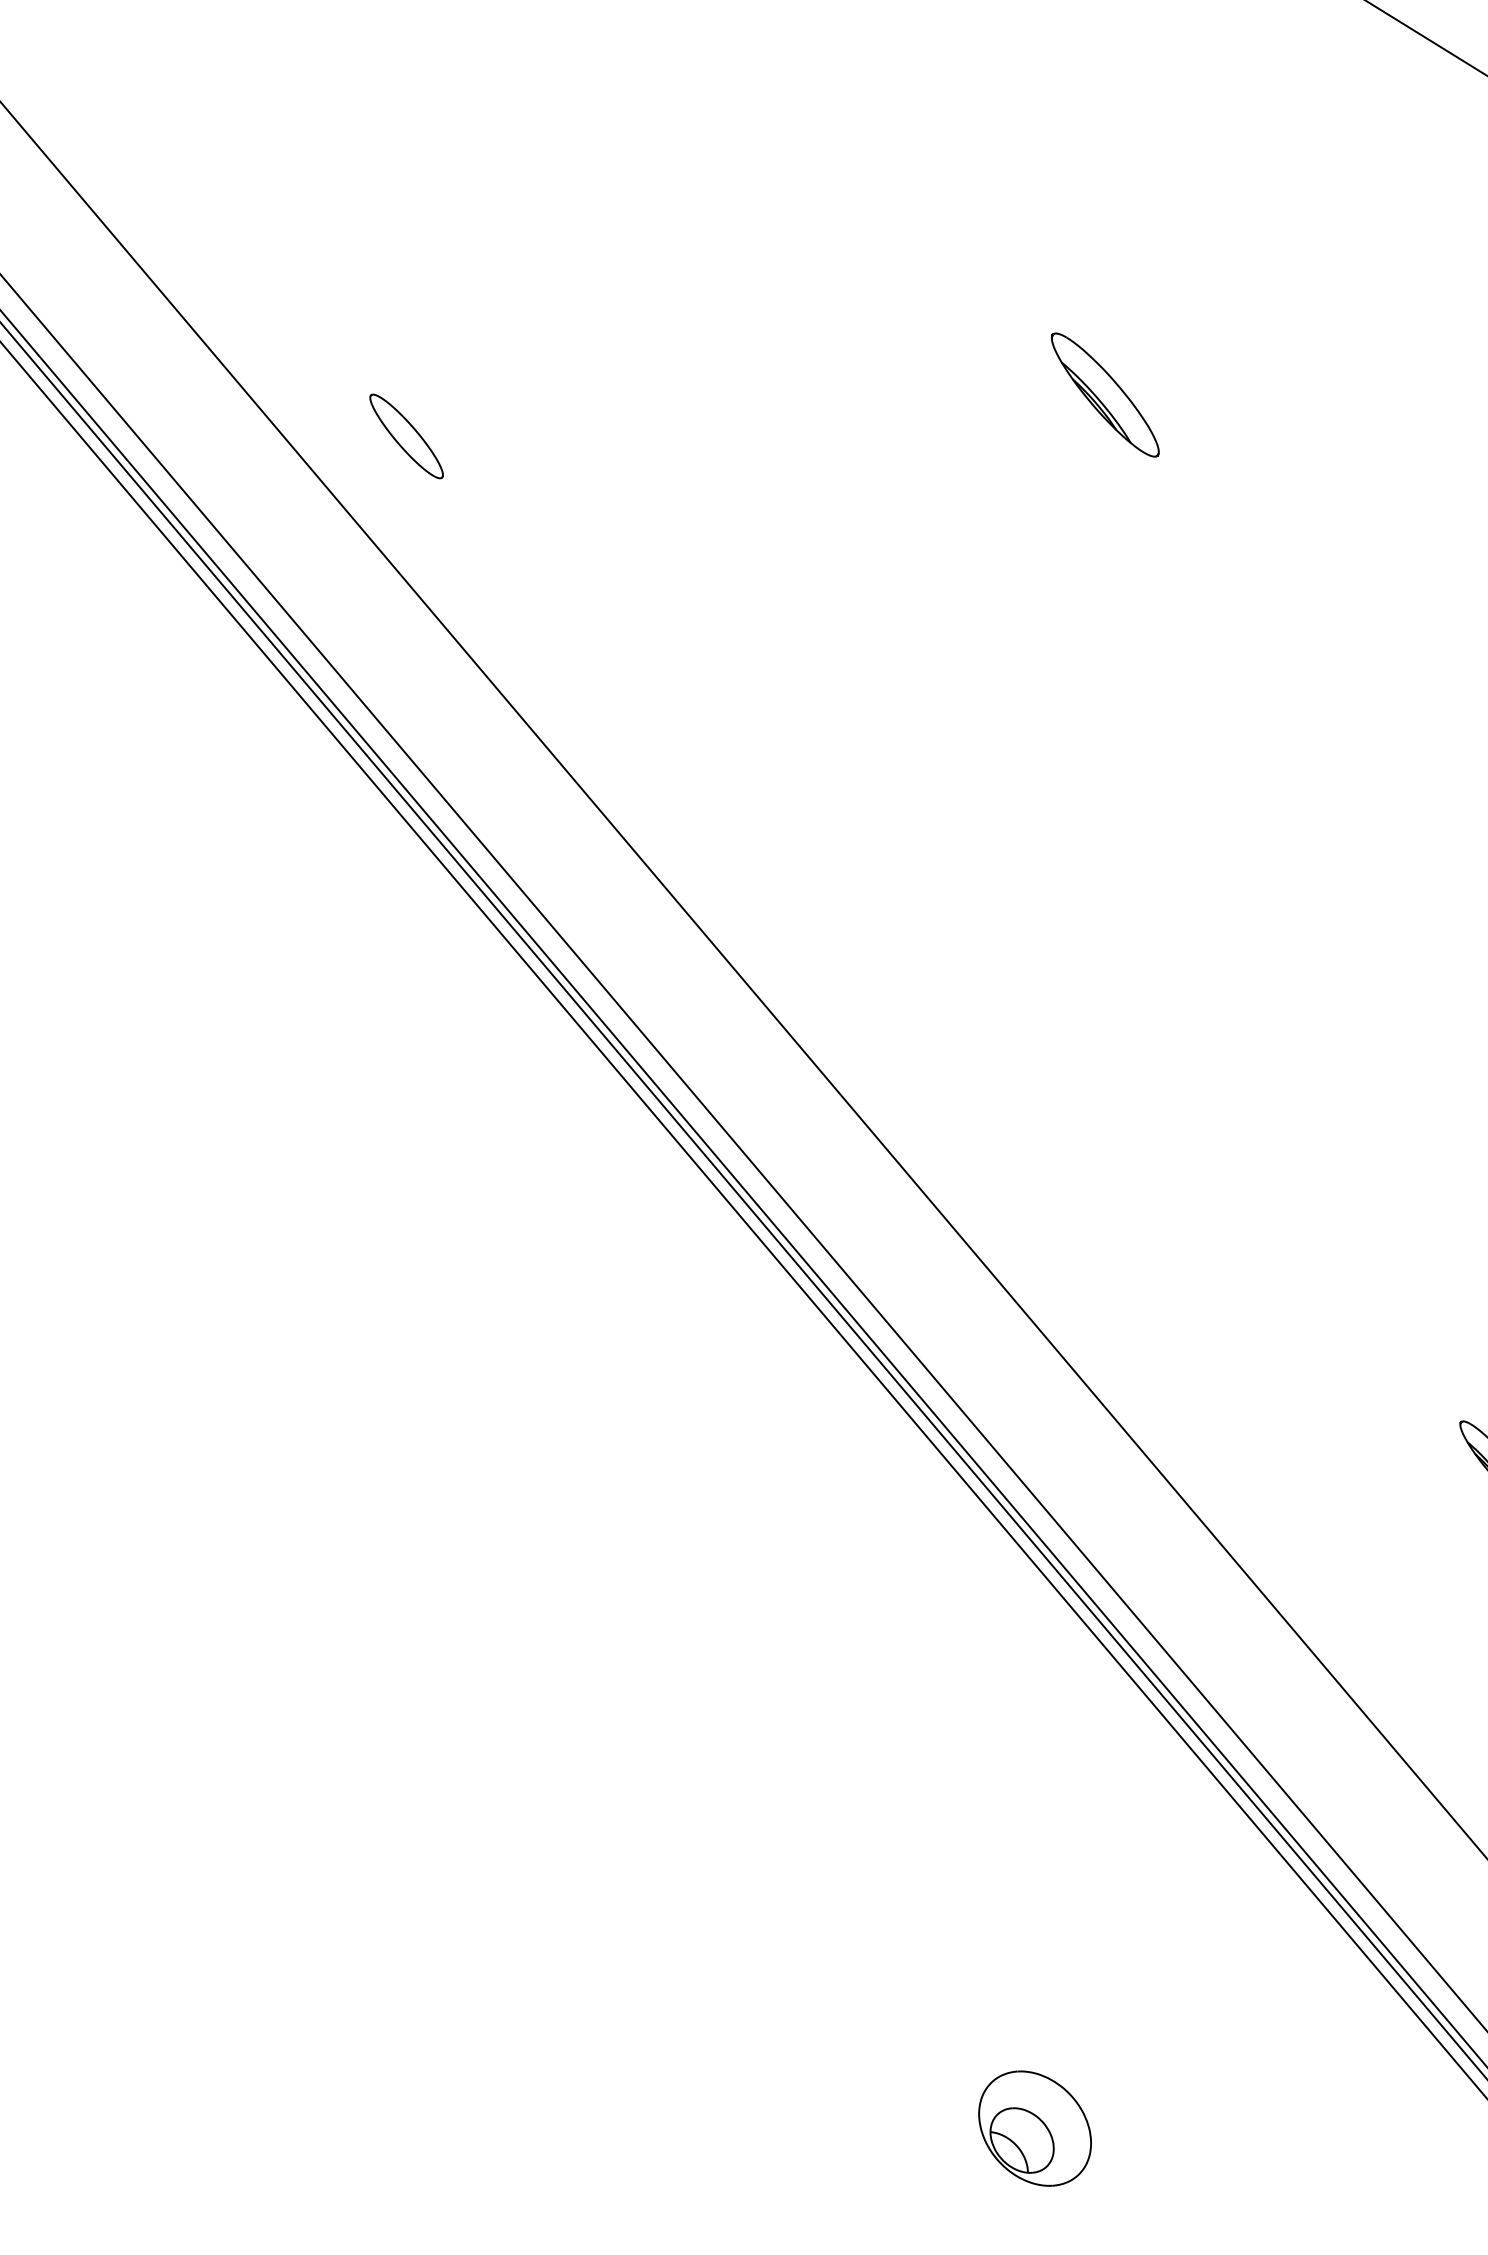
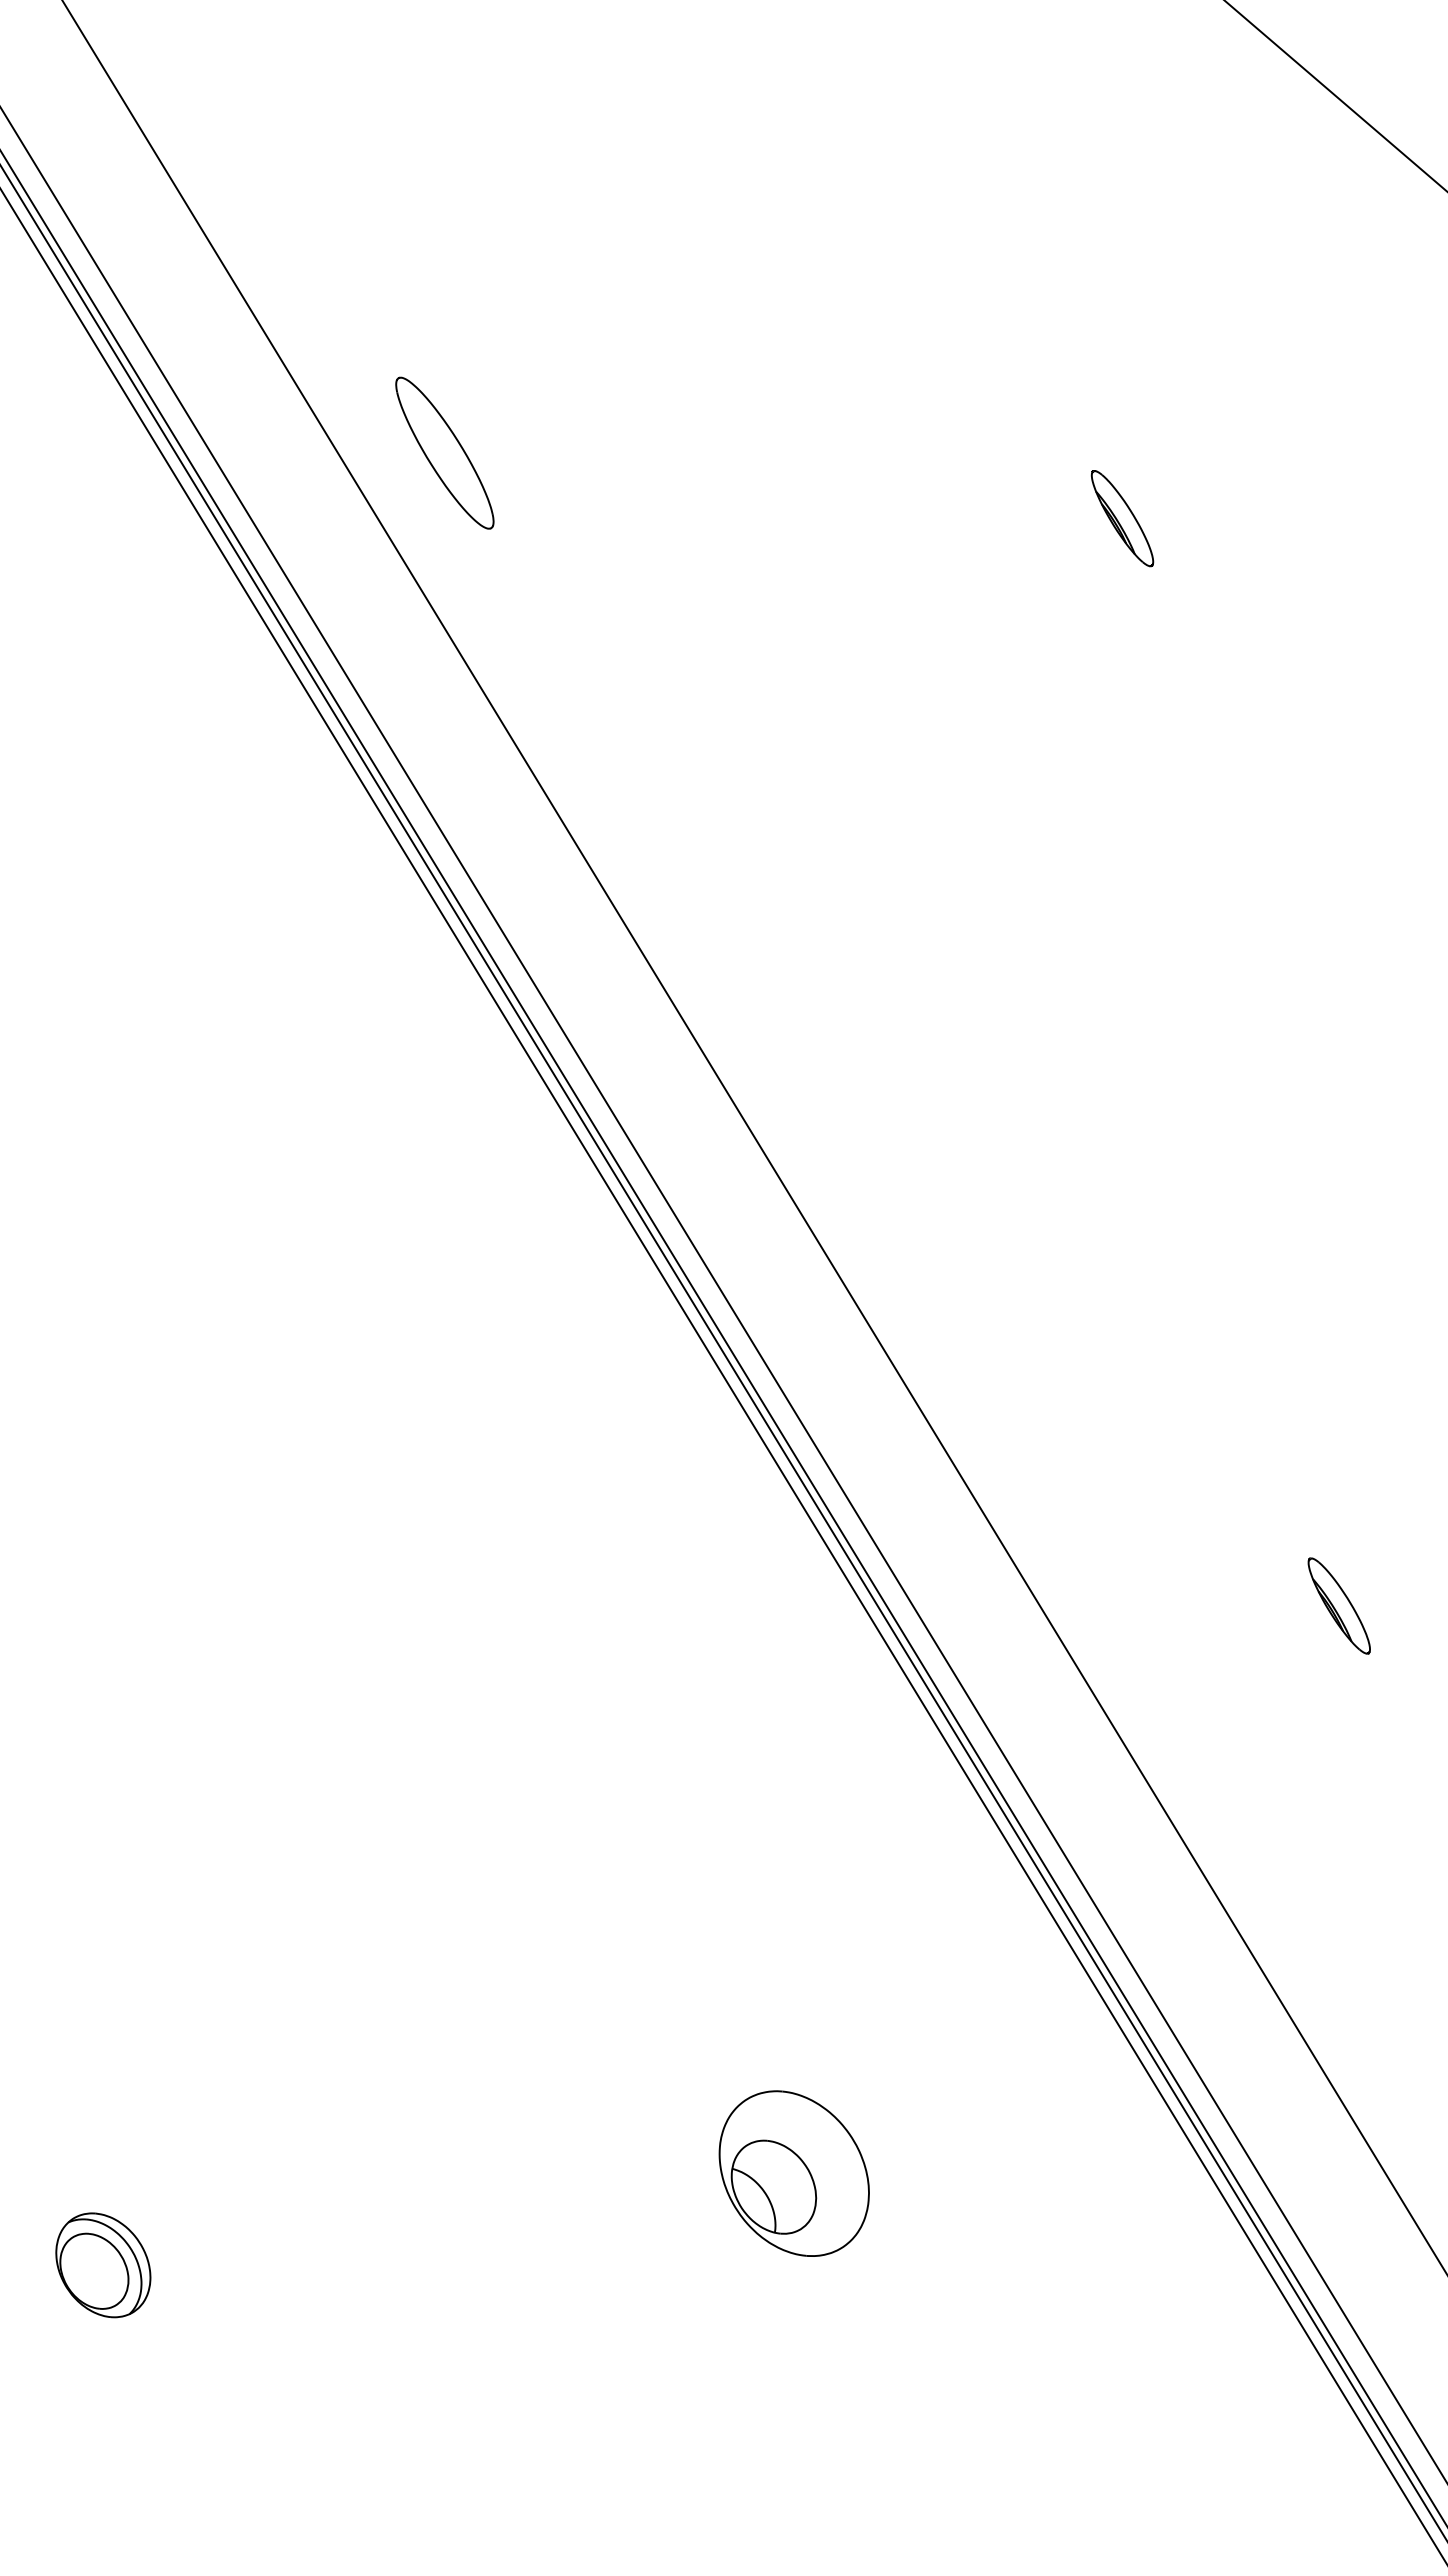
part: (1105, 395) -> (1122, 518), size x0.71
part: (406, 435) -> (444, 452), size x1.67
part: (1034, 2128) -> (793, 2173), size x1.43

